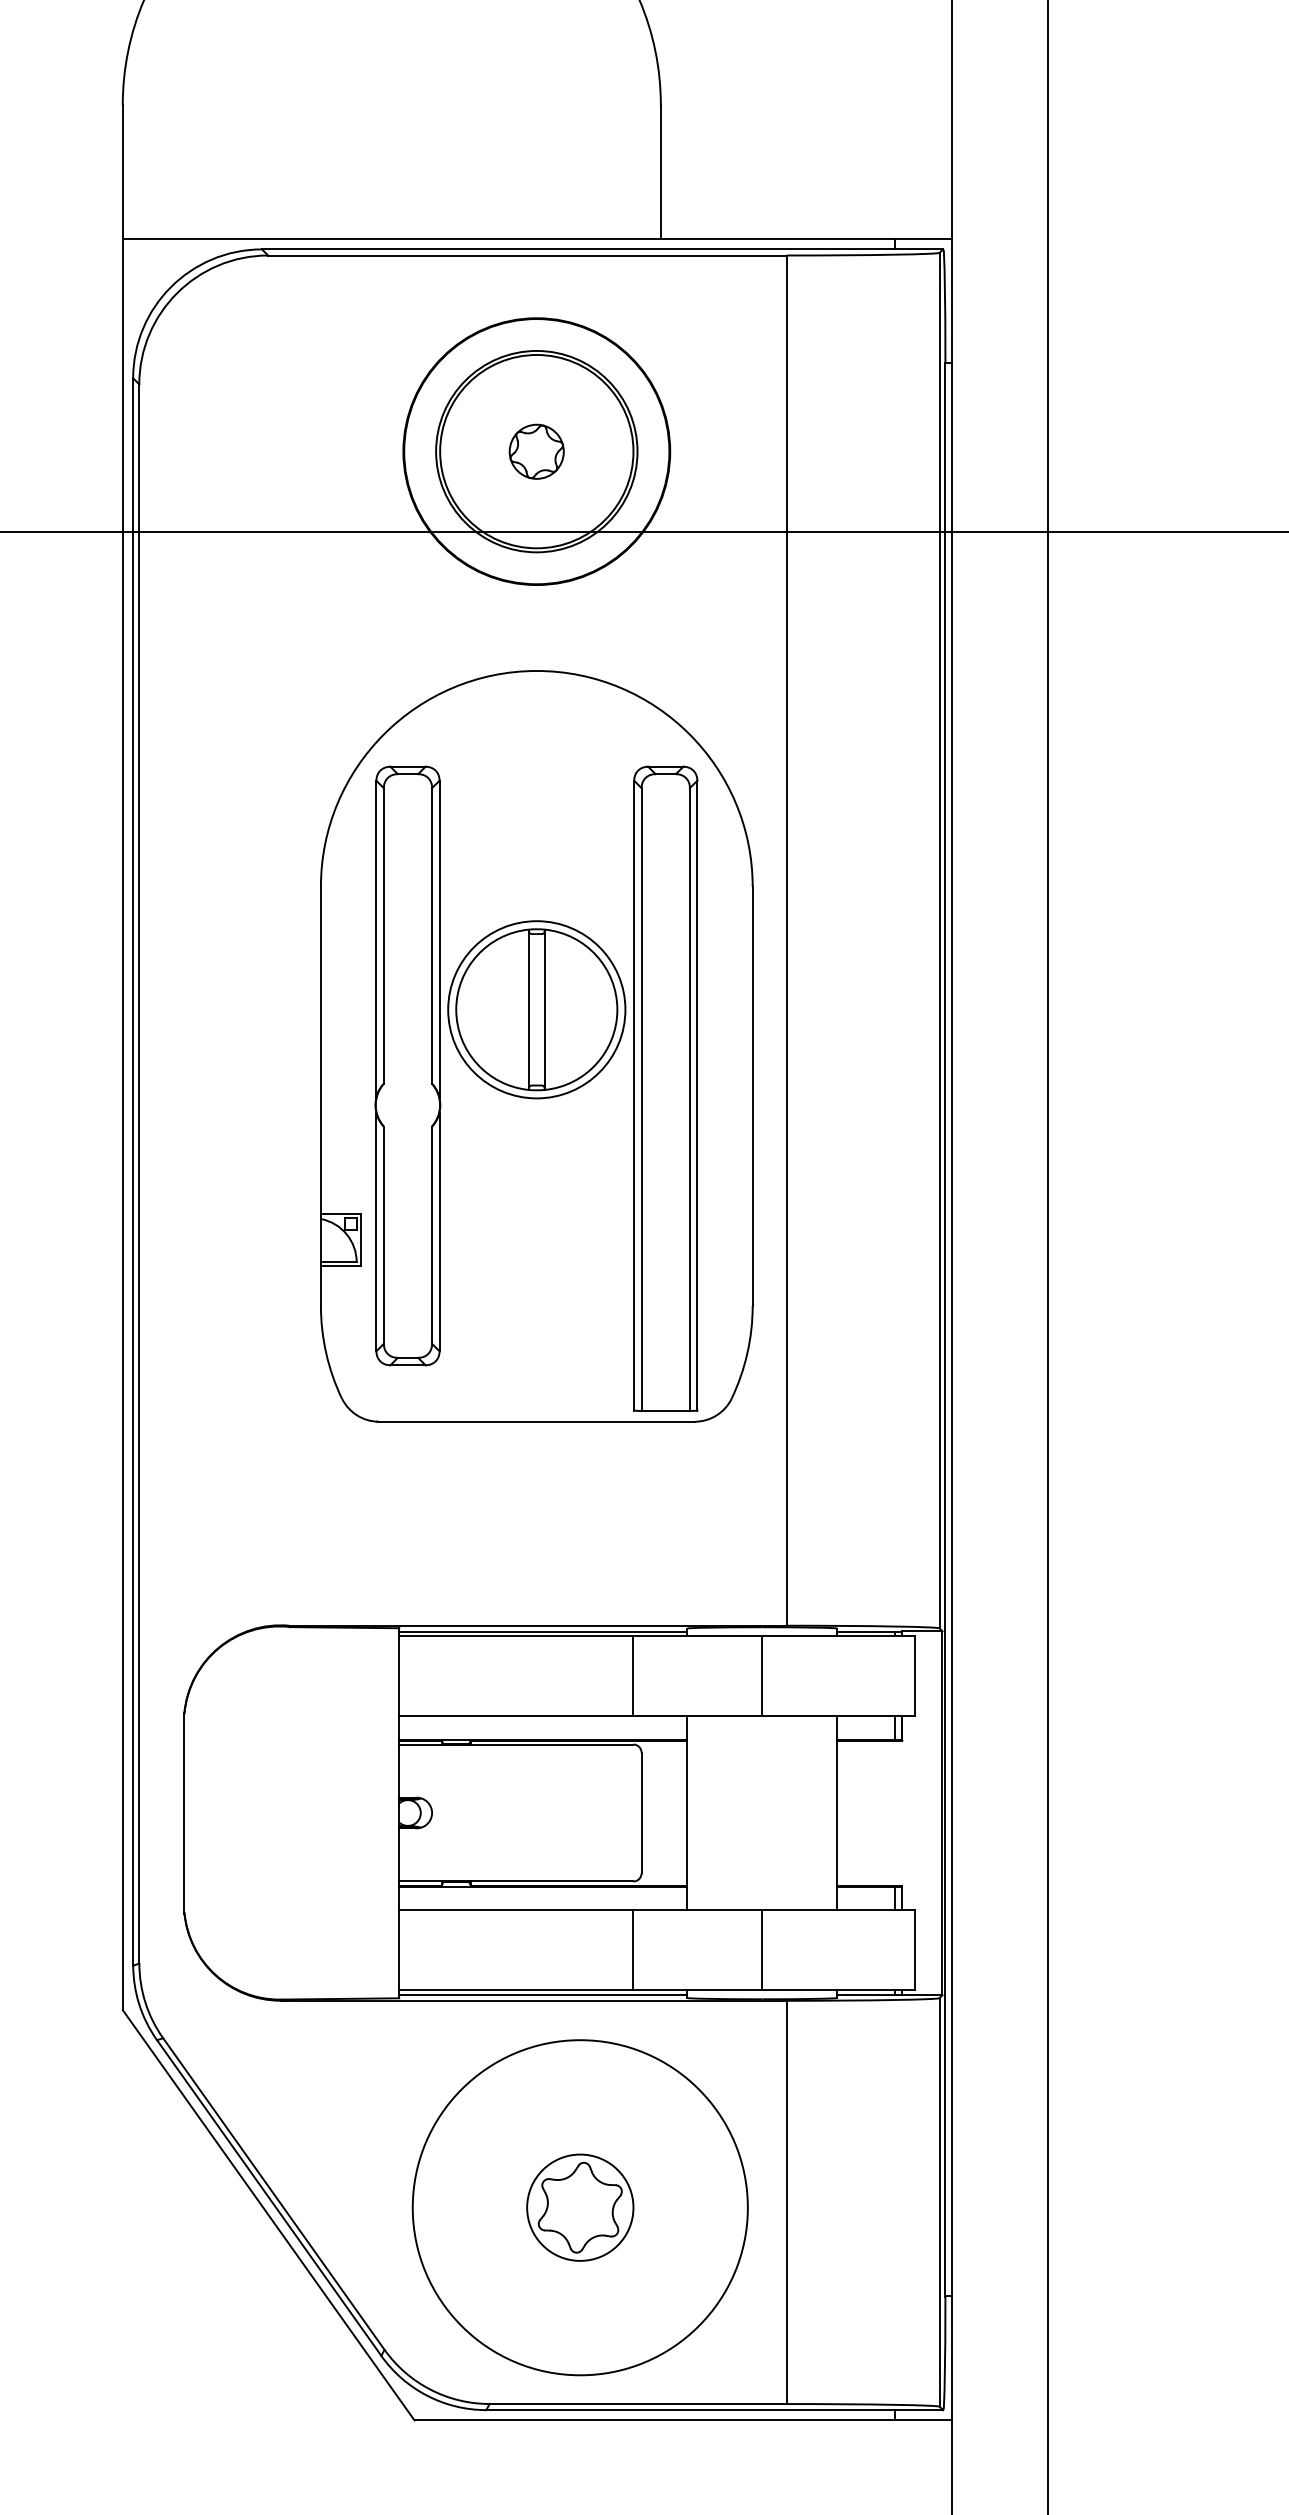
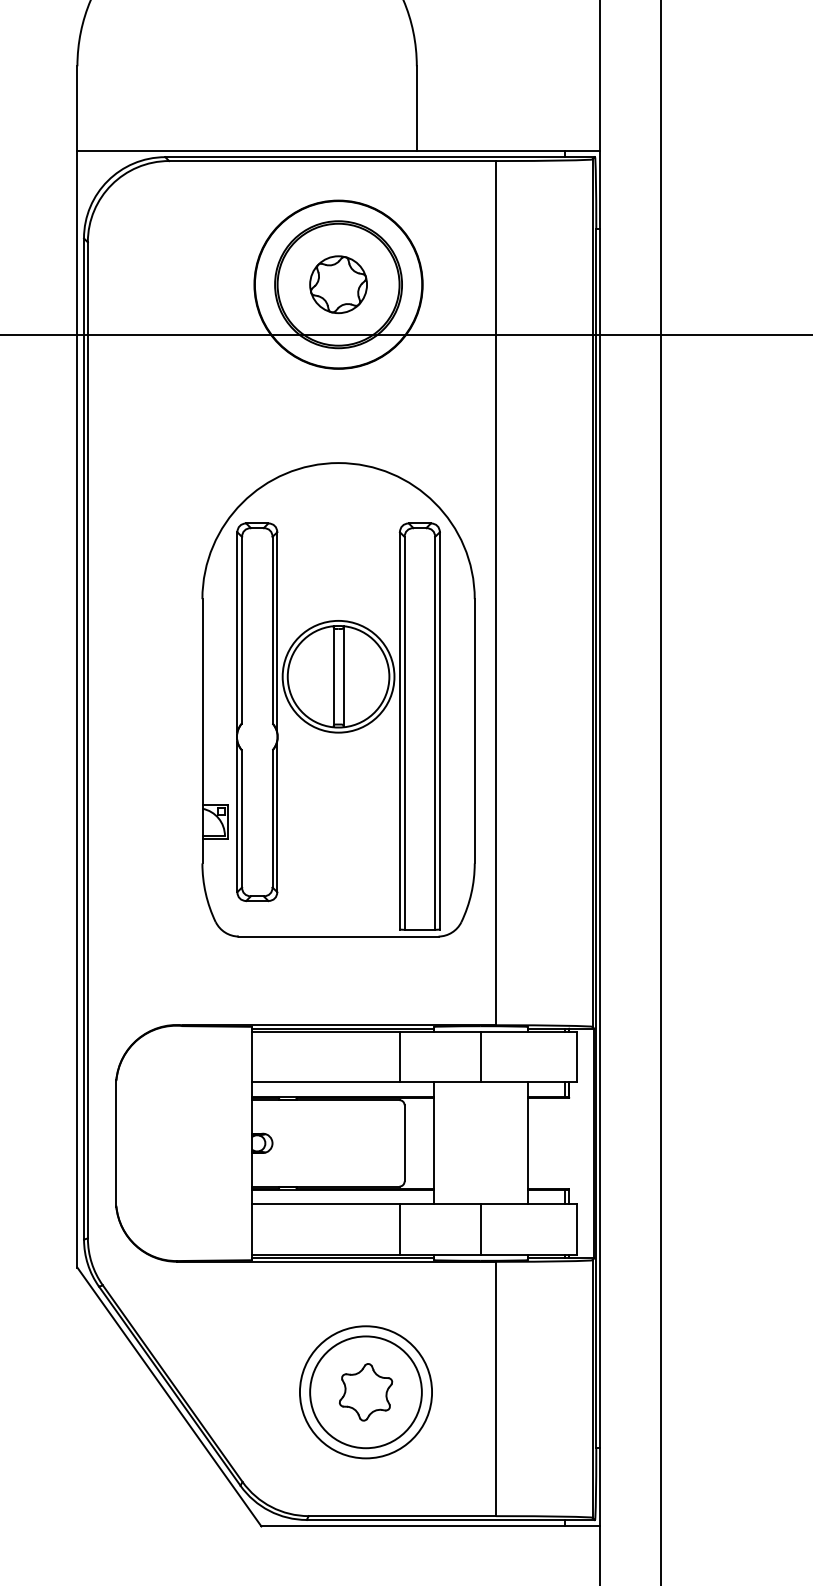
part: (536, 451) -> (338, 284), size x1.67
part: (536, 1045) -> (338, 699), moved
circle: (579, 2208) -> (365, 1392), size x0.62
circle: (579, 2208) -> (365, 1392), size x1.67

